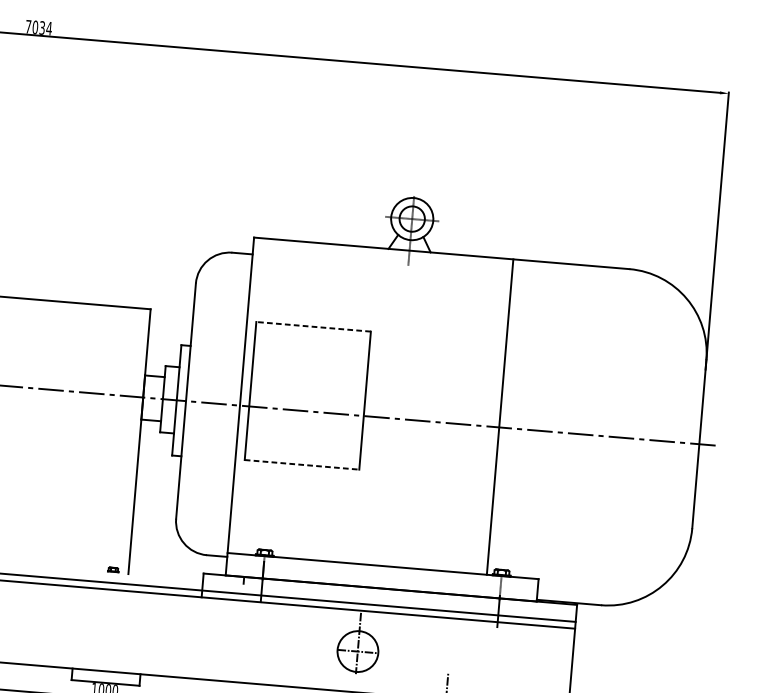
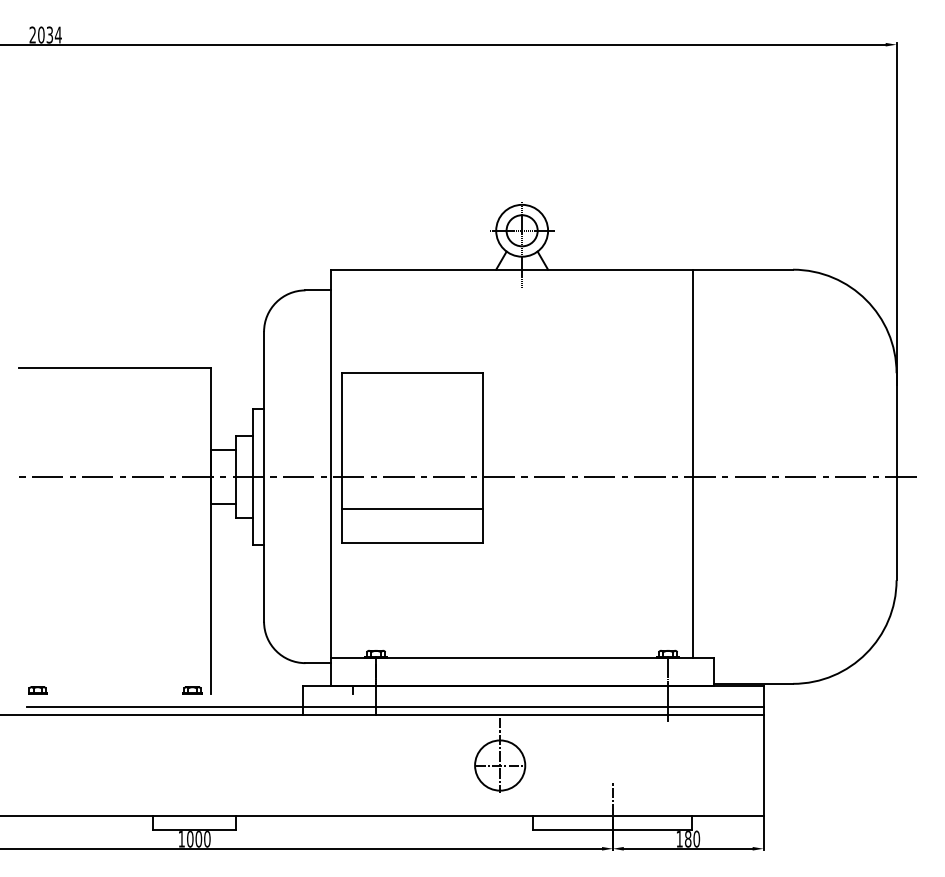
text: (28, 26) -> (32, 34), 7034 -> 2034
line: (313, 326) -> (412, 372), dashed -> solid
line: (500, 416) -> (693, 463), moved
line: (304, 437) -> (412, 509), added
line: (302, 464) -> (412, 542), dashed -> solid
part: (113, 569) -> (192, 690), size x1.43

